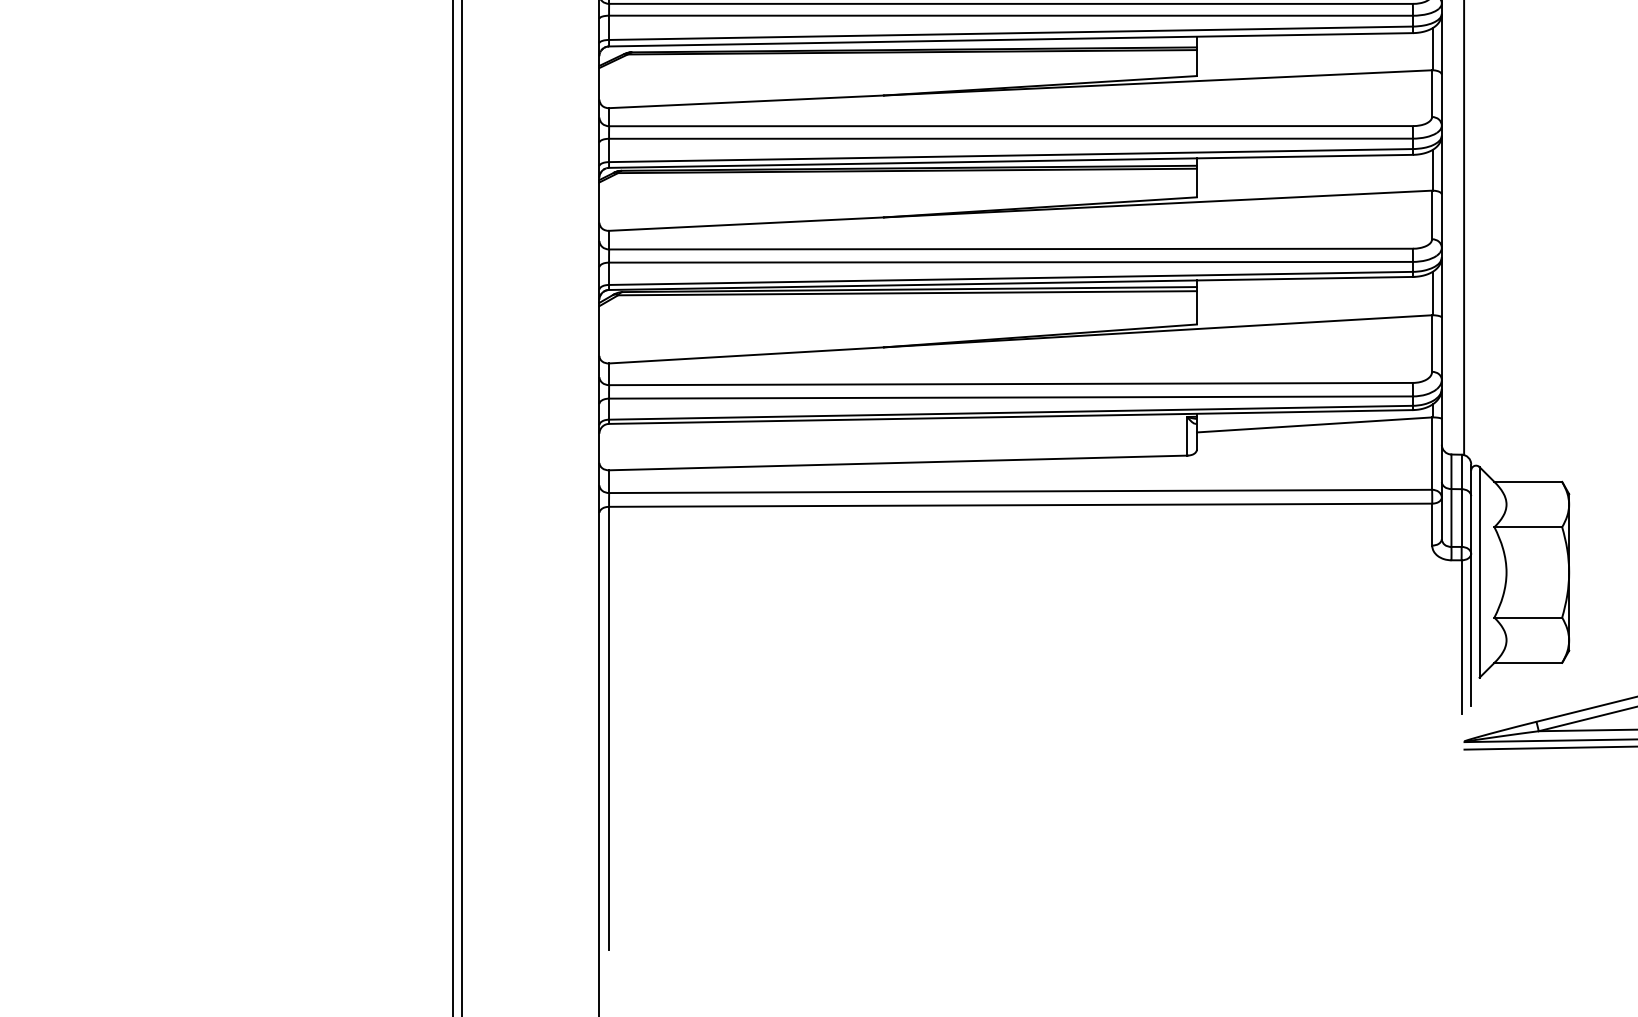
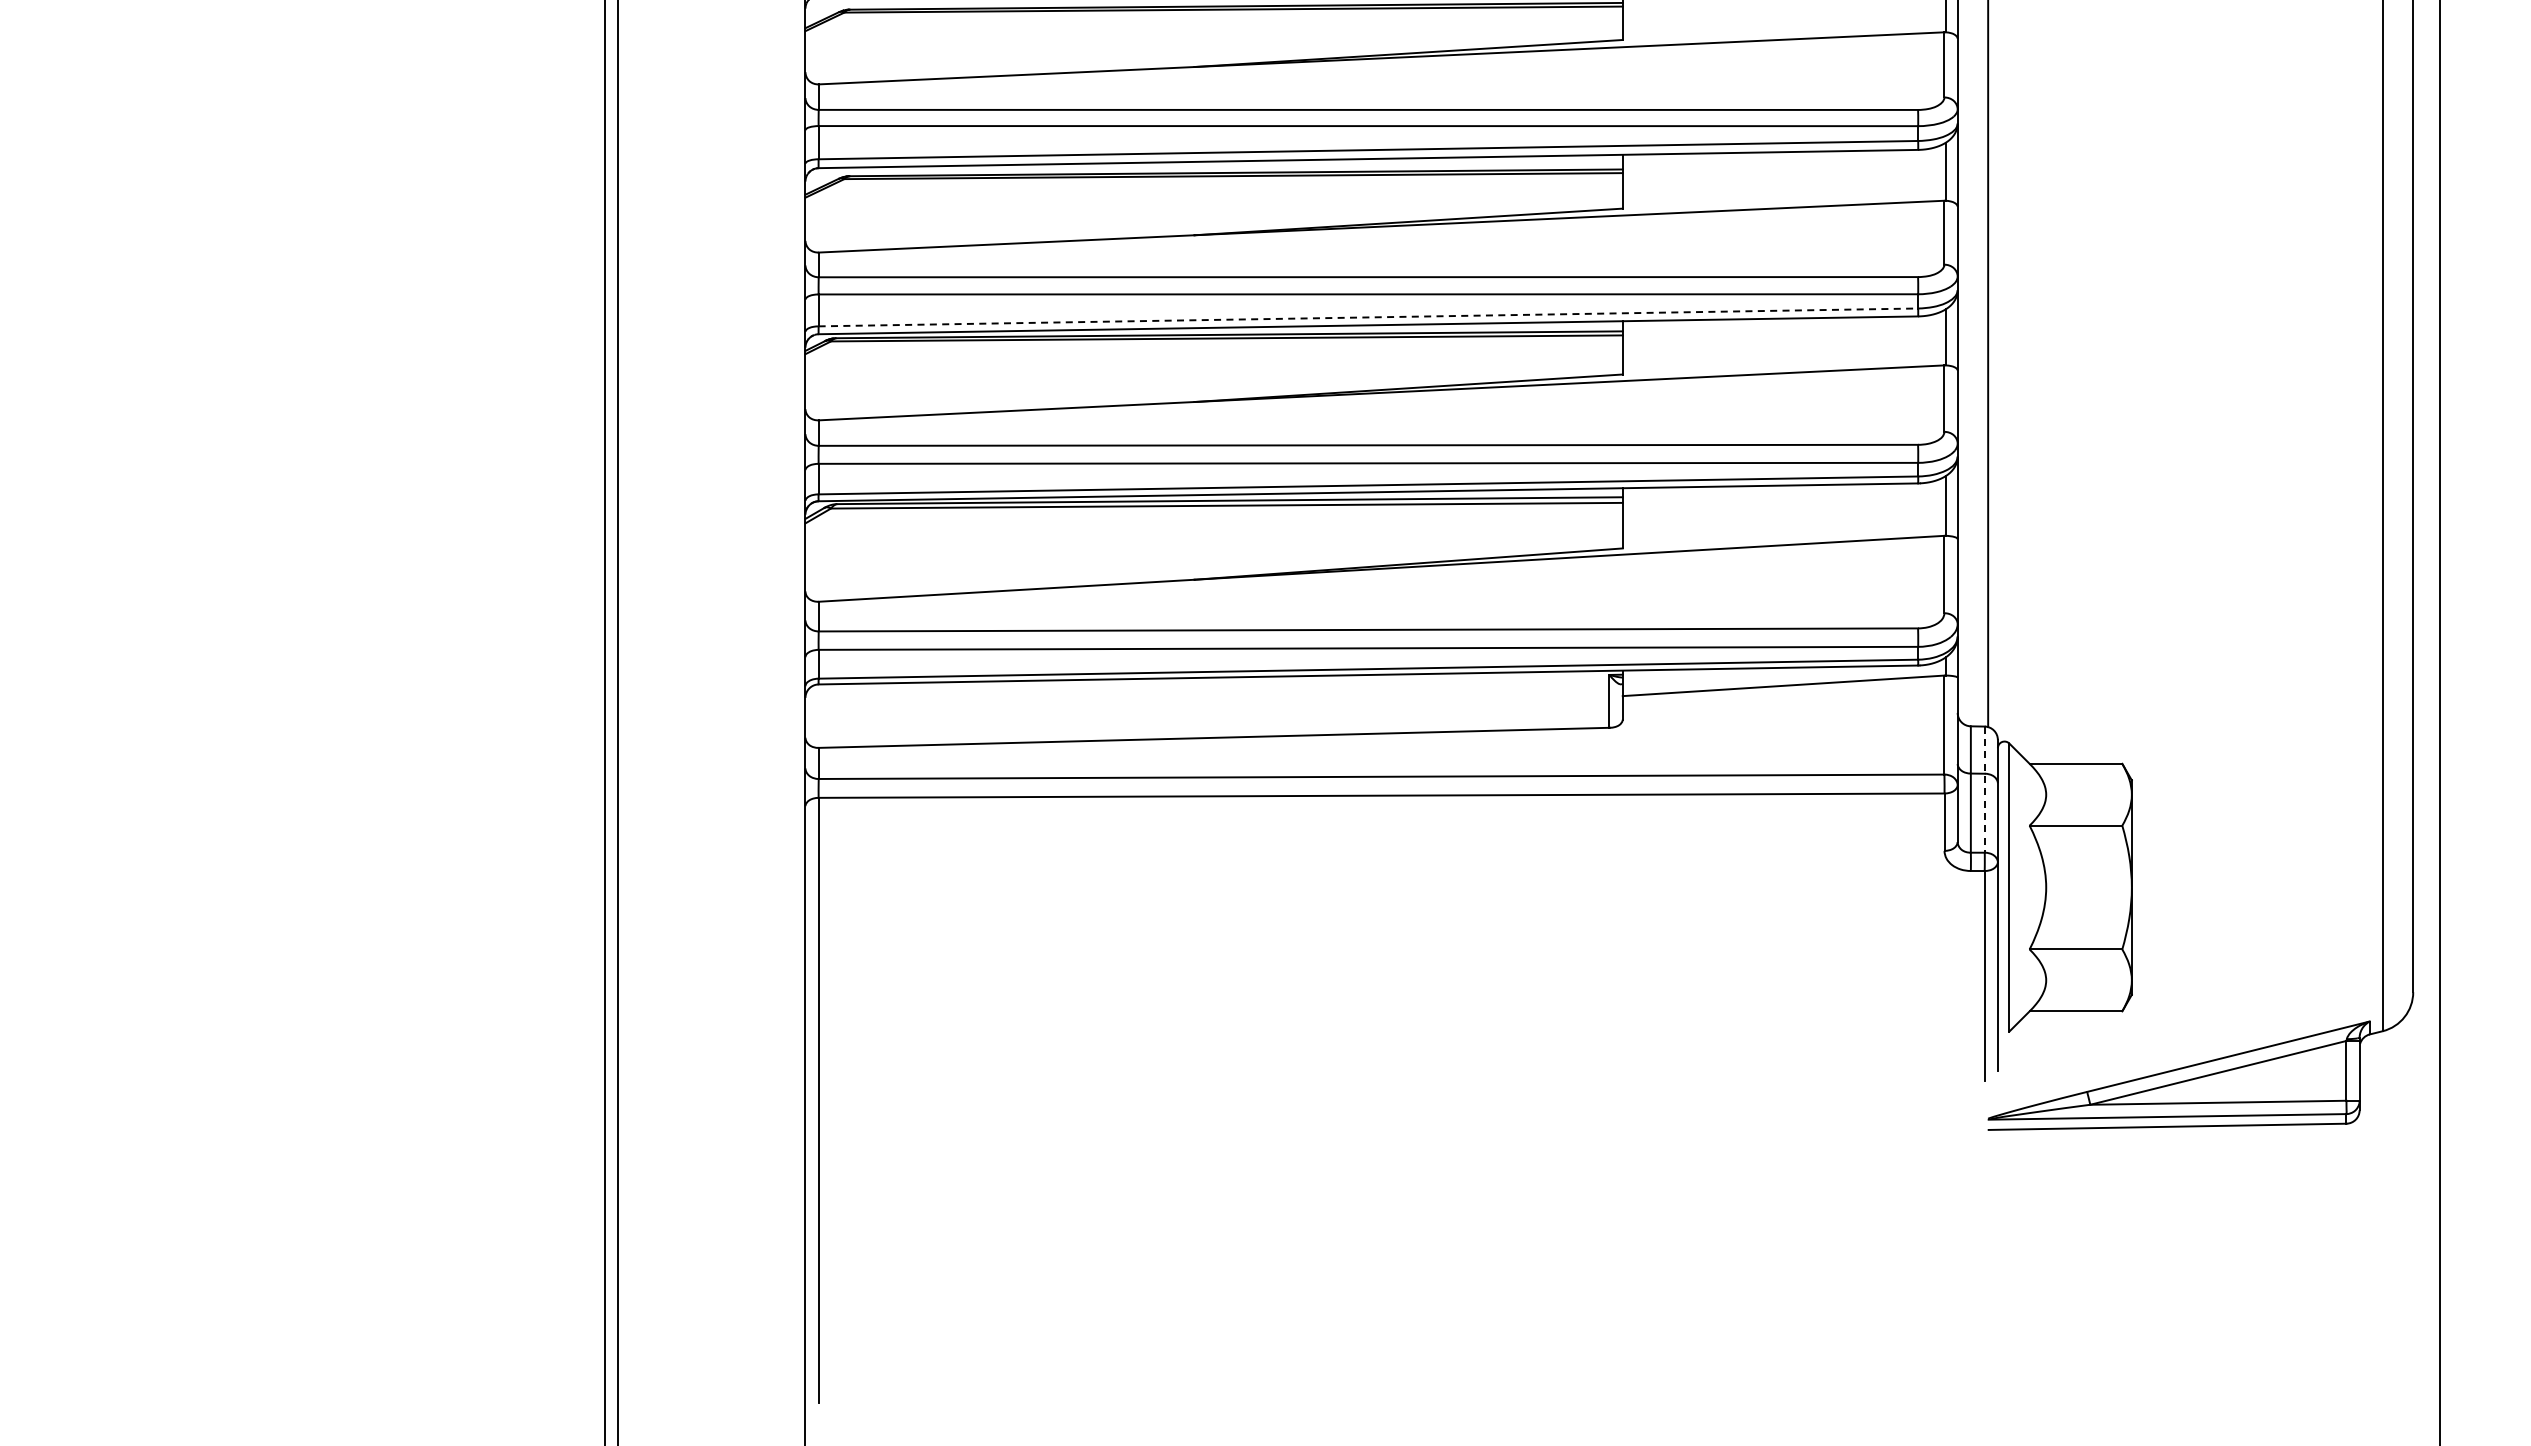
line: (1011, 155) -> (1368, 317), solid -> dashed
line: (1461, 501) -> (1984, 790), solid -> dashed

